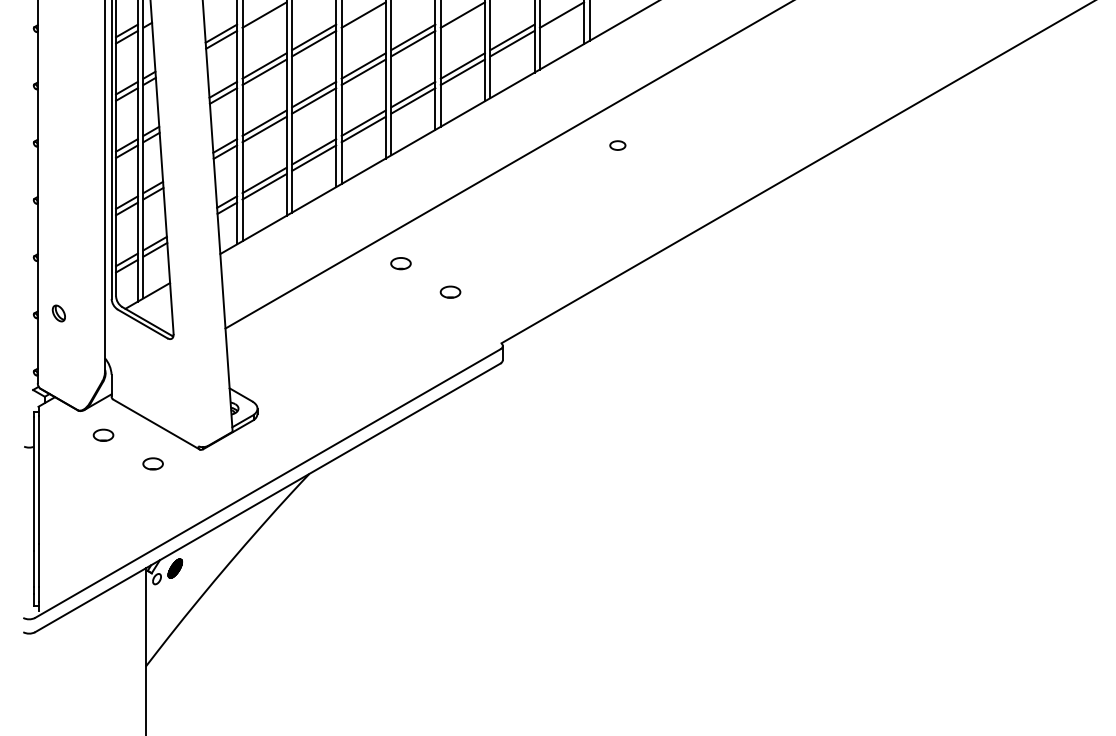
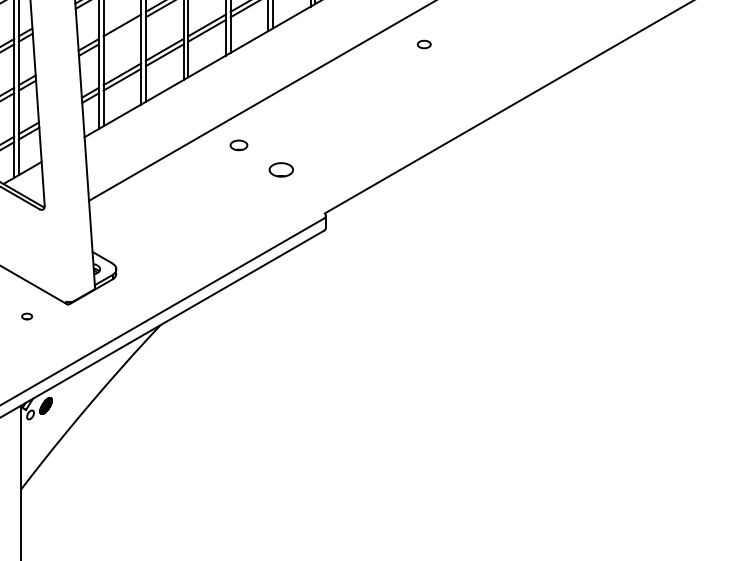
line: (264, 129) -> (122, 30), removed
part: (450, 291) -> (281, 169), size x1.4
part: (152, 463) -> (26, 316), size x0.6

